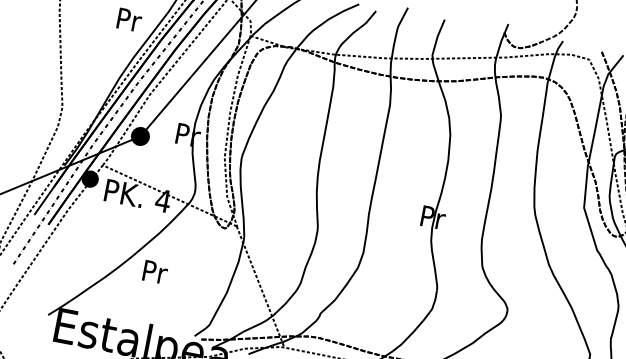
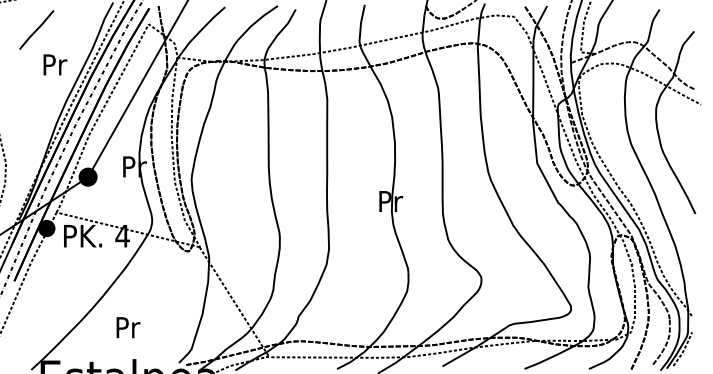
text: (155, 272) -> (128, 327), moved

